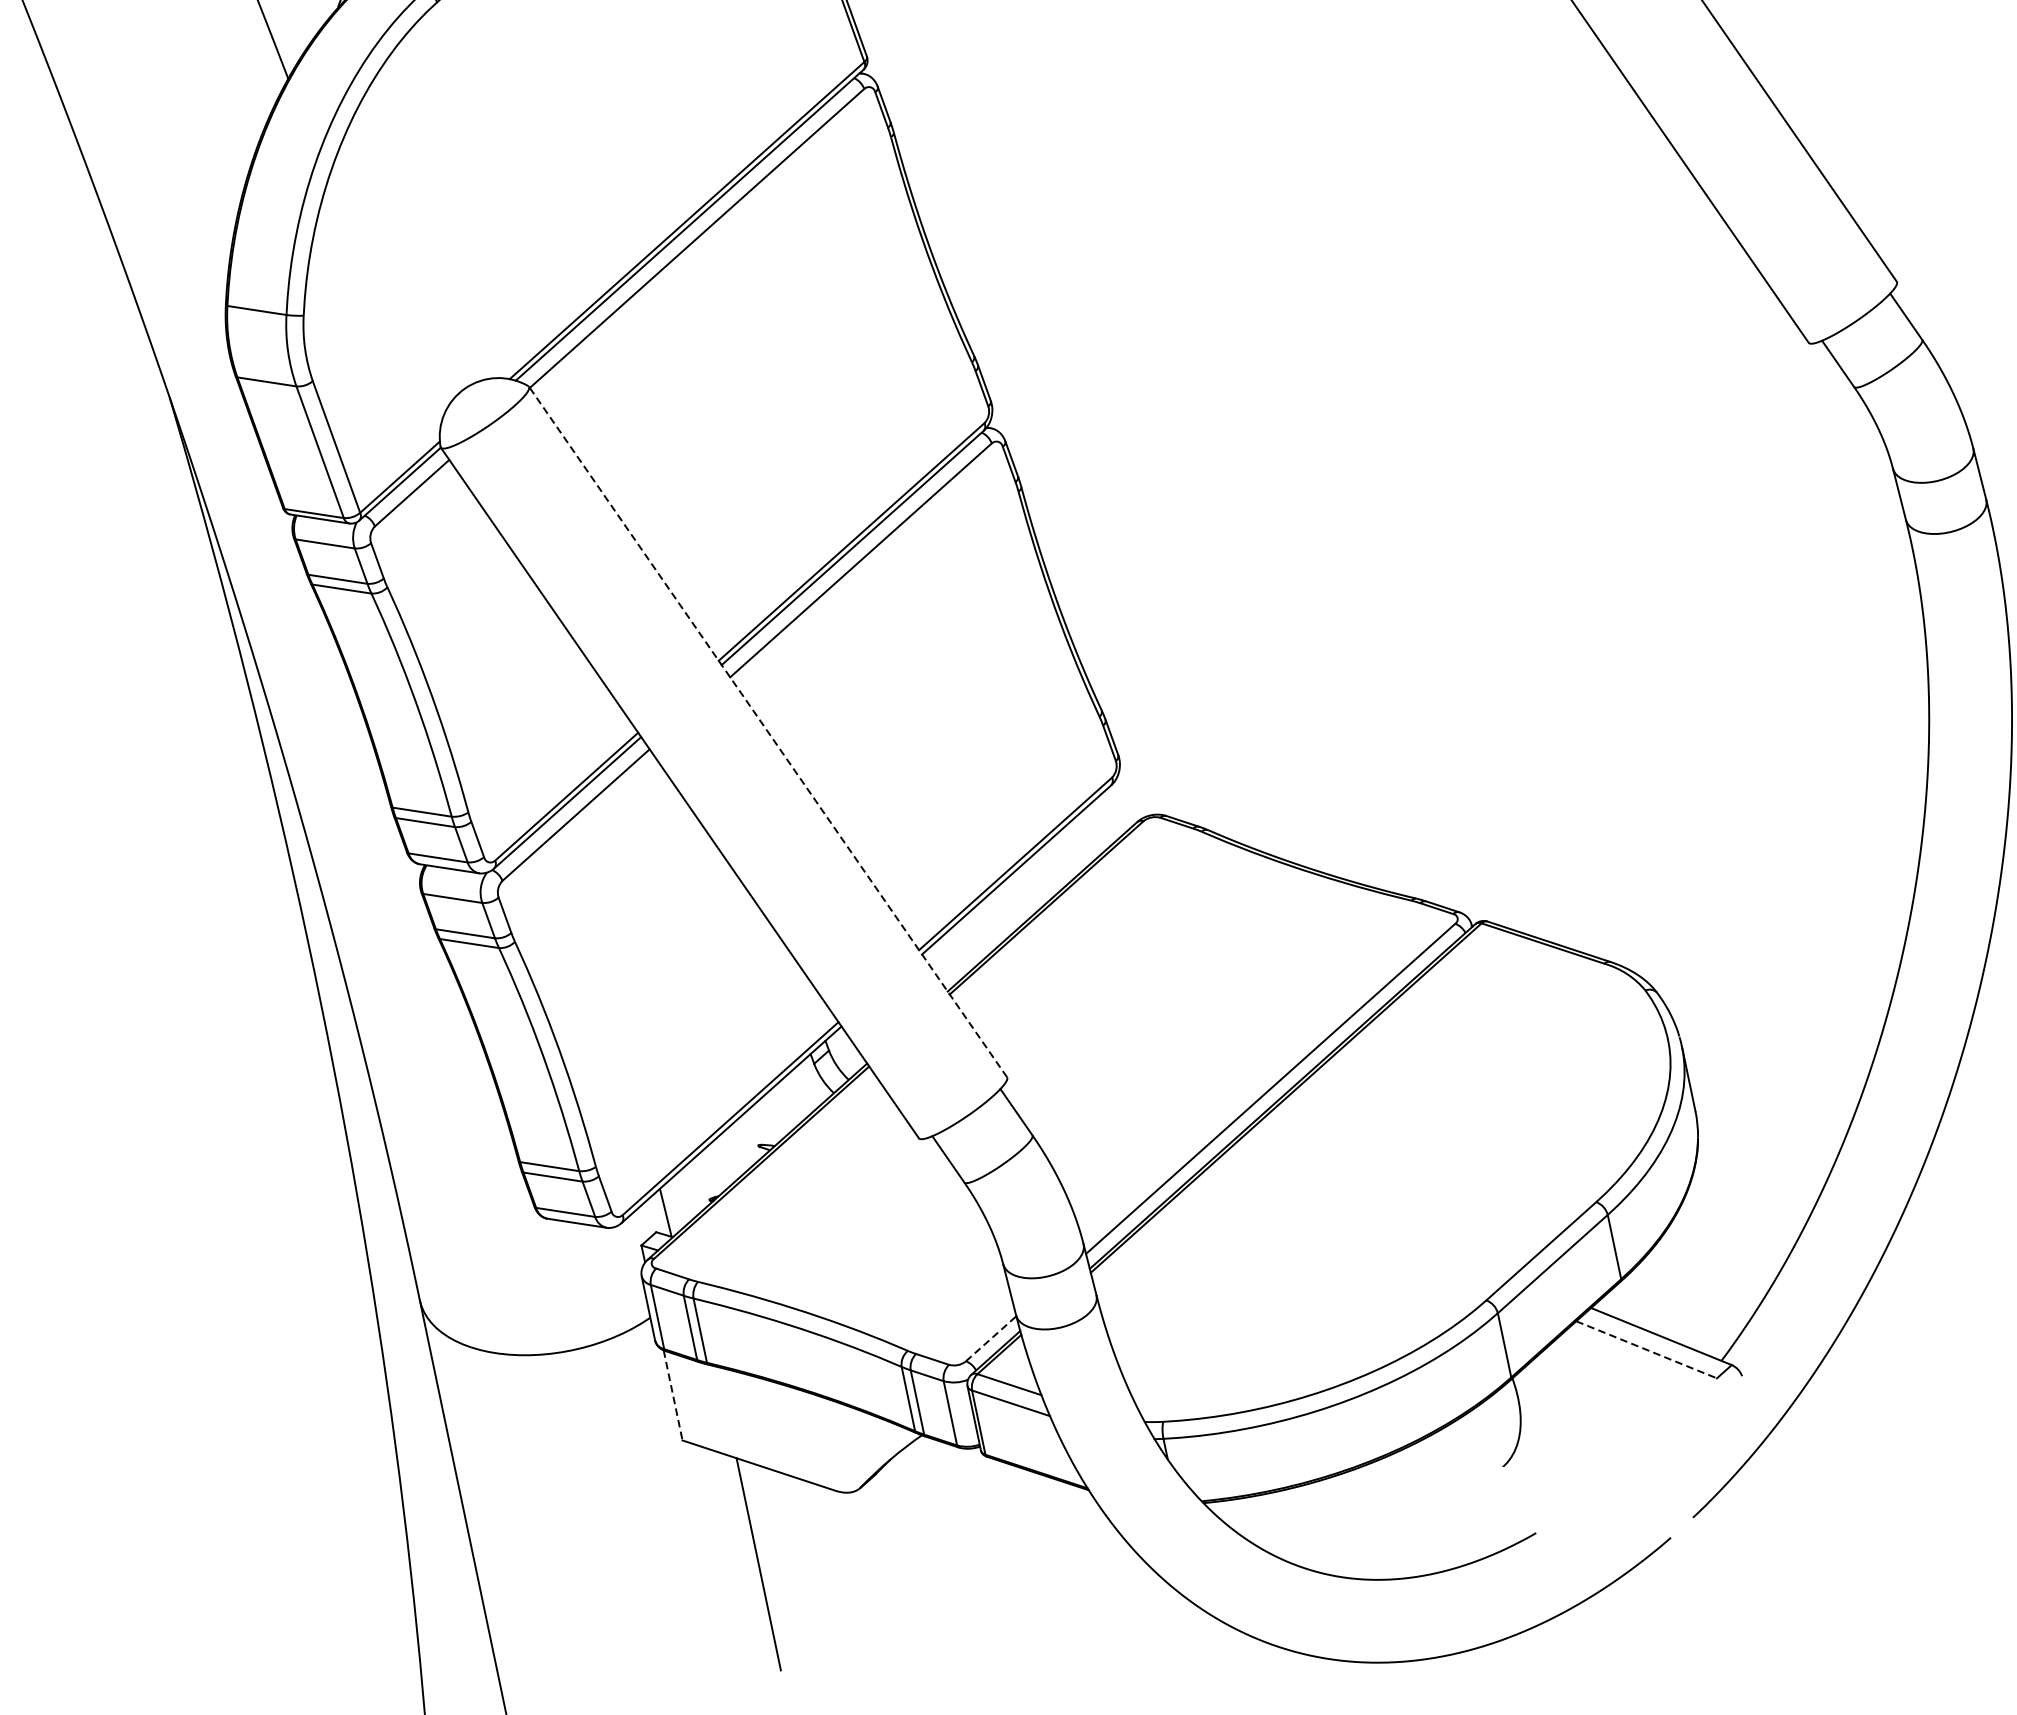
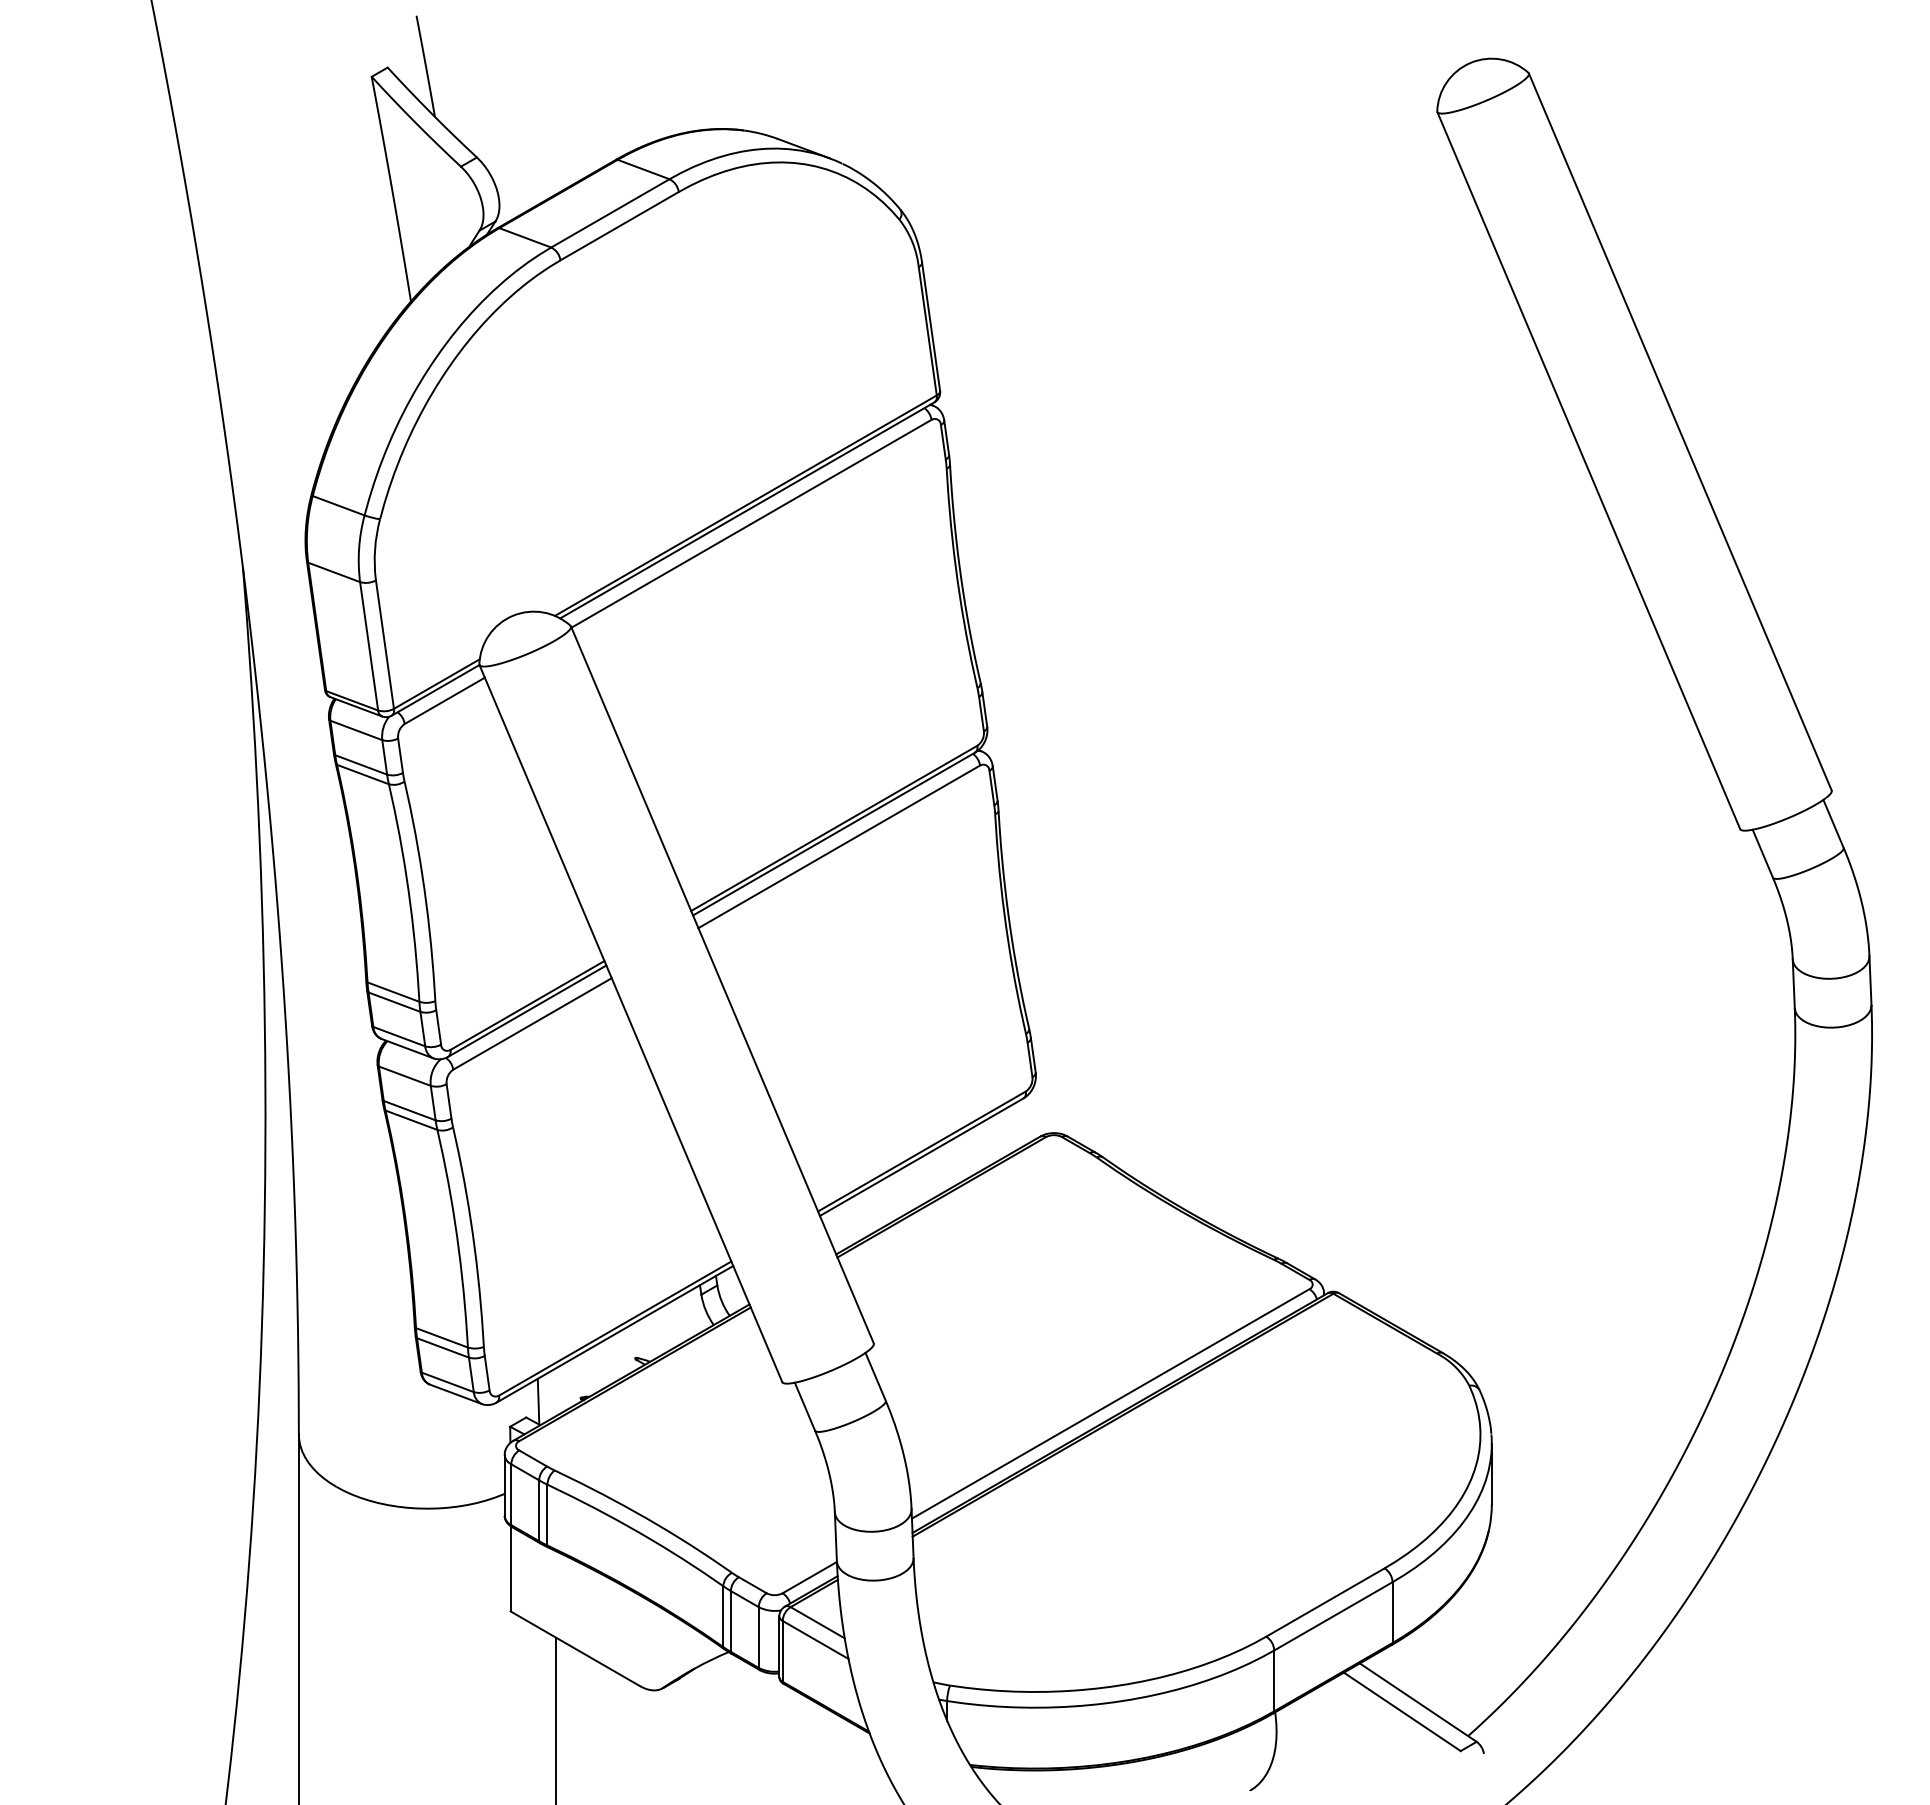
line: (768, 731) -> (722, 984), dashed -> solid
line: (991, 1338) -> (810, 1577), dashed -> solid
line: (1646, 1350) -> (1402, 1712), dashed -> solid
line: (672, 1395) -> (510, 1568), dashed -> solid

